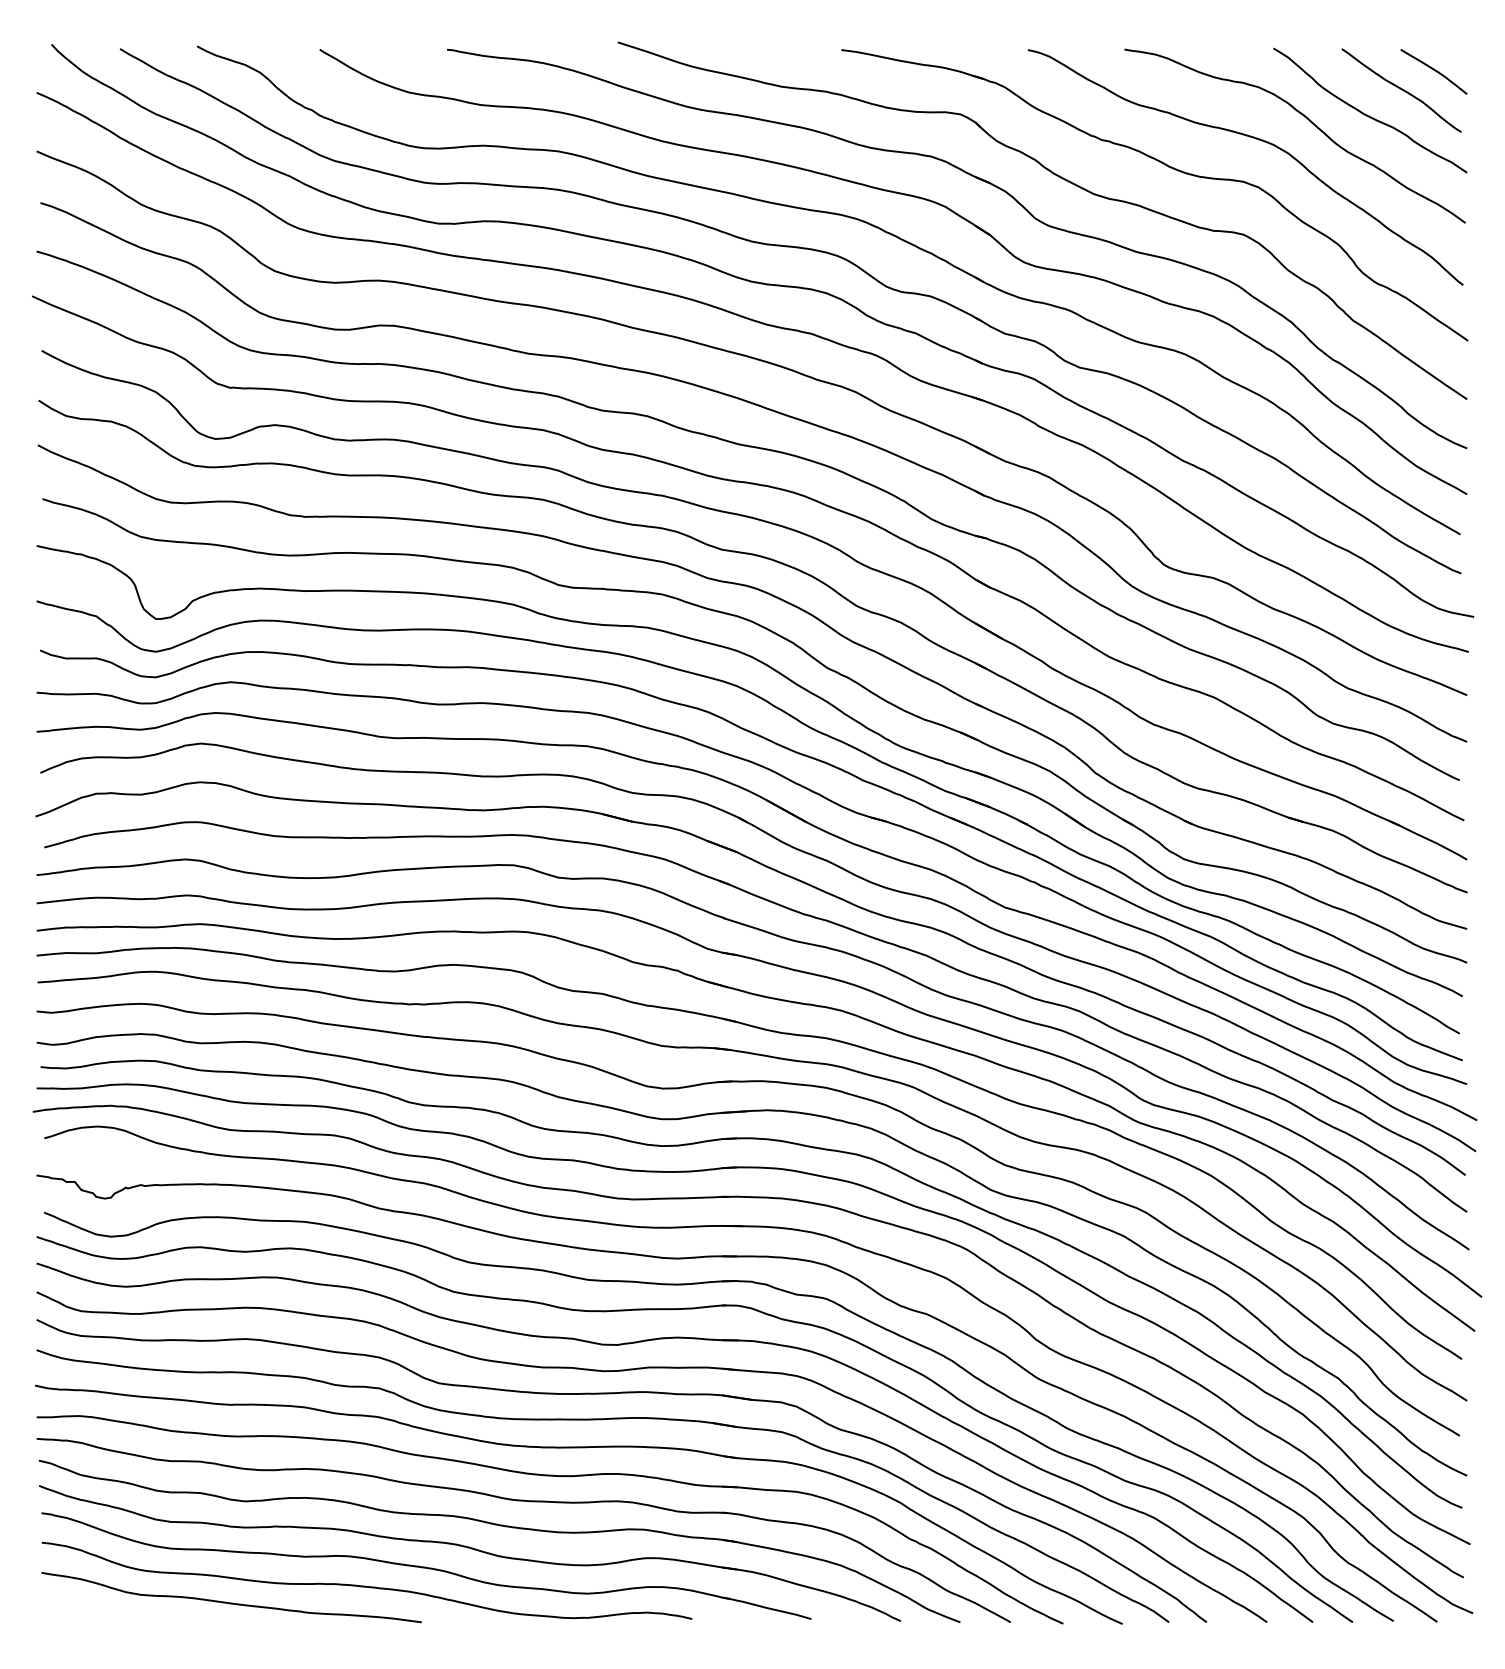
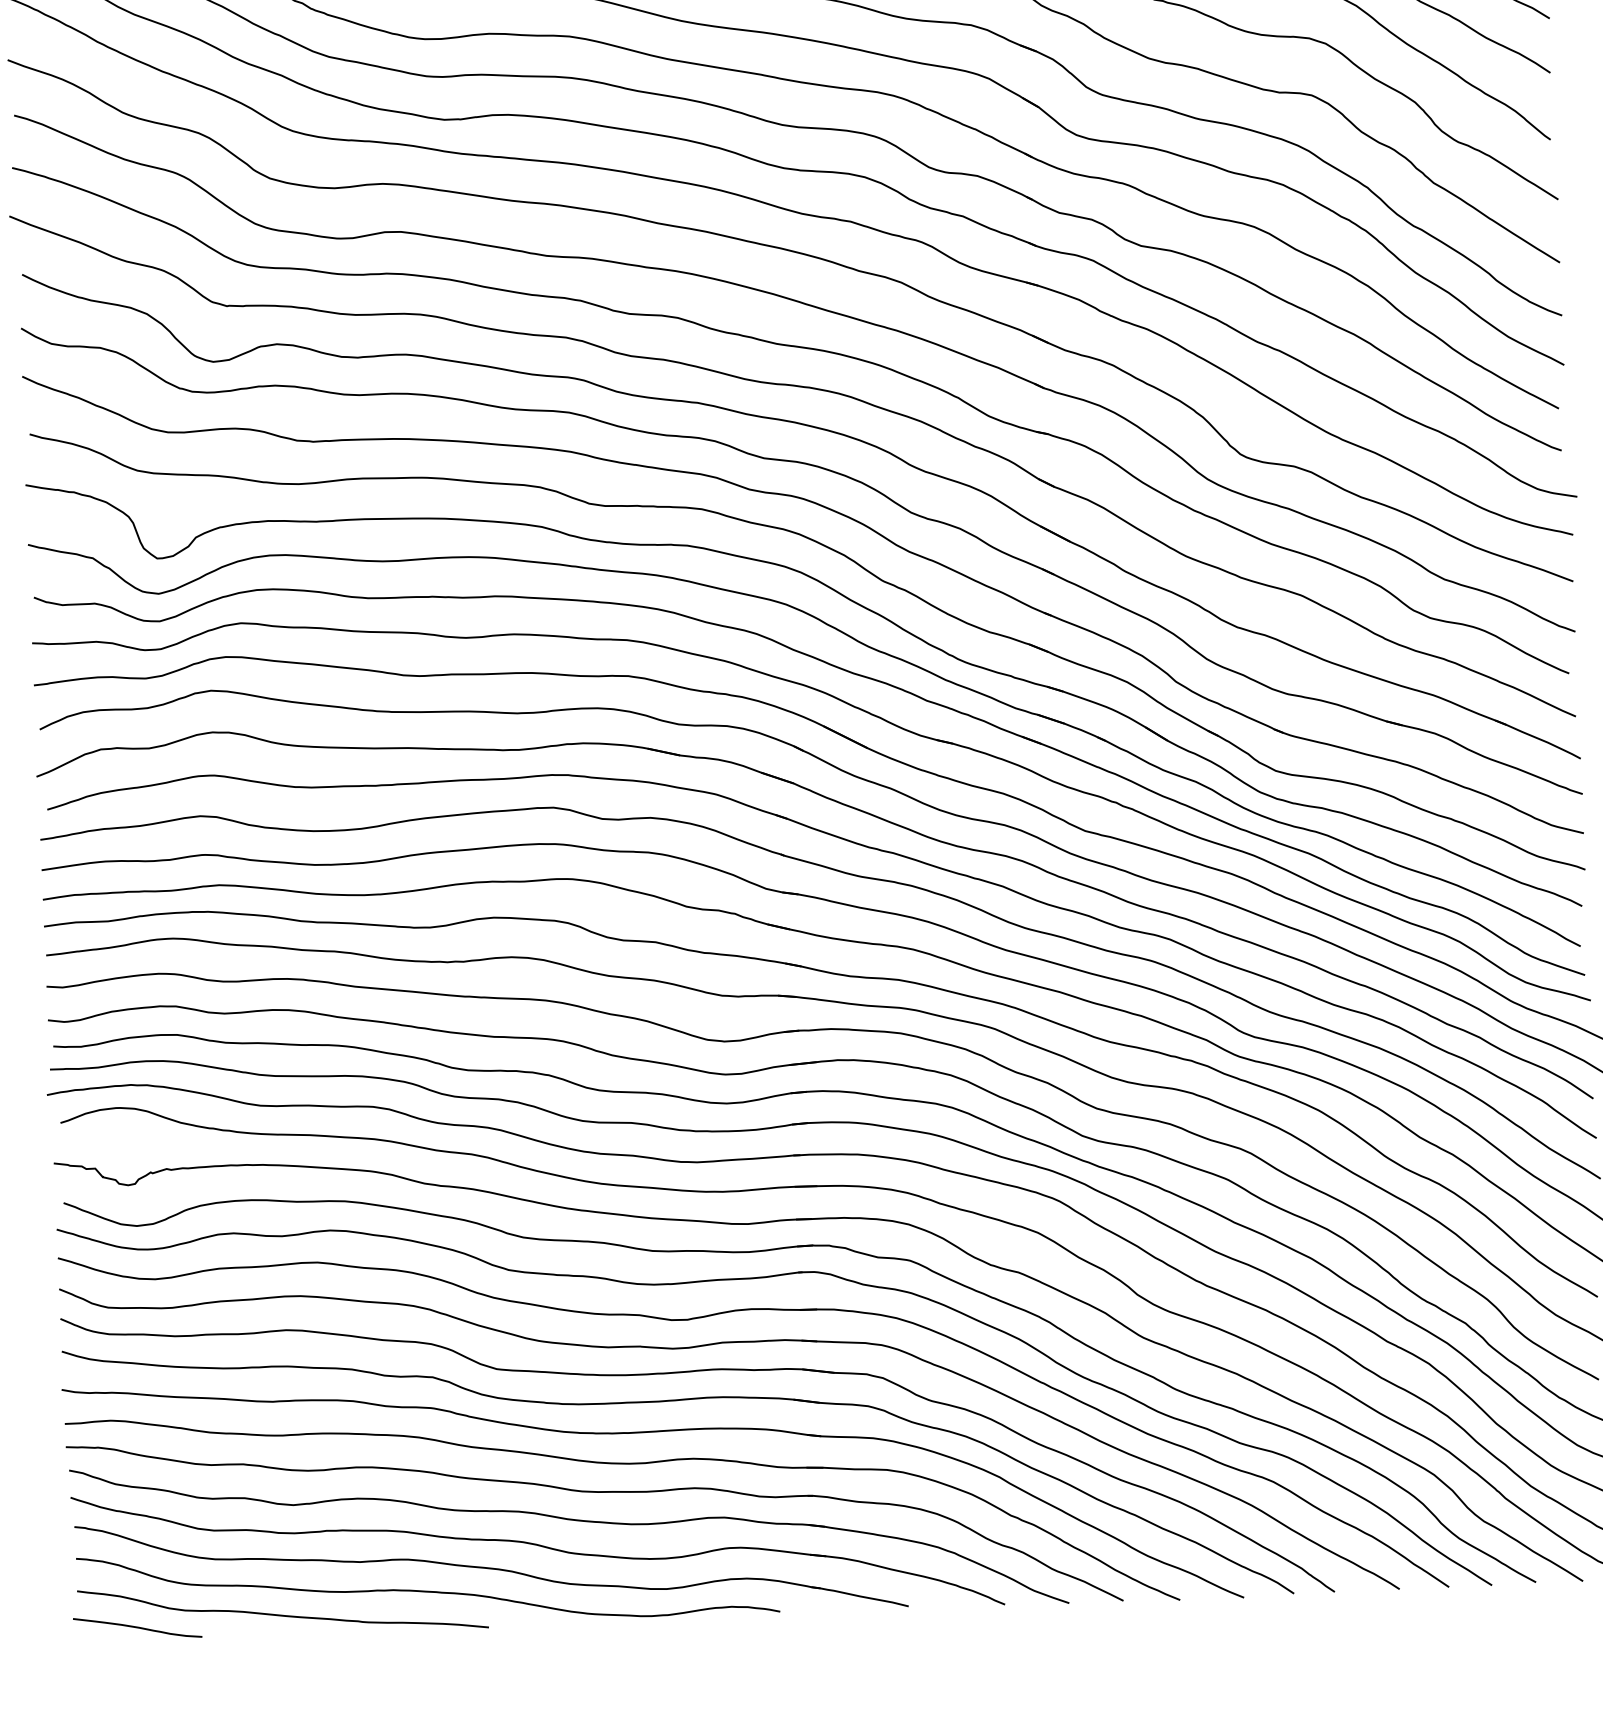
curve: (95, 1608) -> (136, 1627), added

